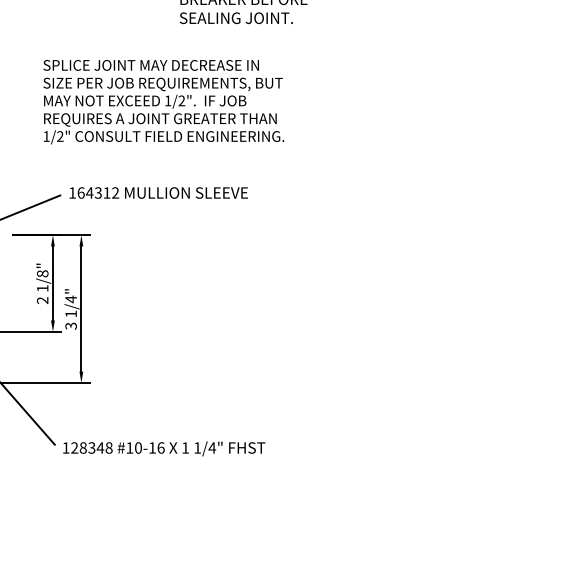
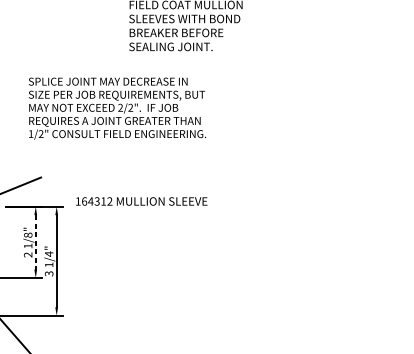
text: (167, 100) -> (120, 107), 1/2". -> 2/2".
text: (158, 192) -> (141, 201), moved
line: (52, 283) -> (35, 242), solid -> dashed

